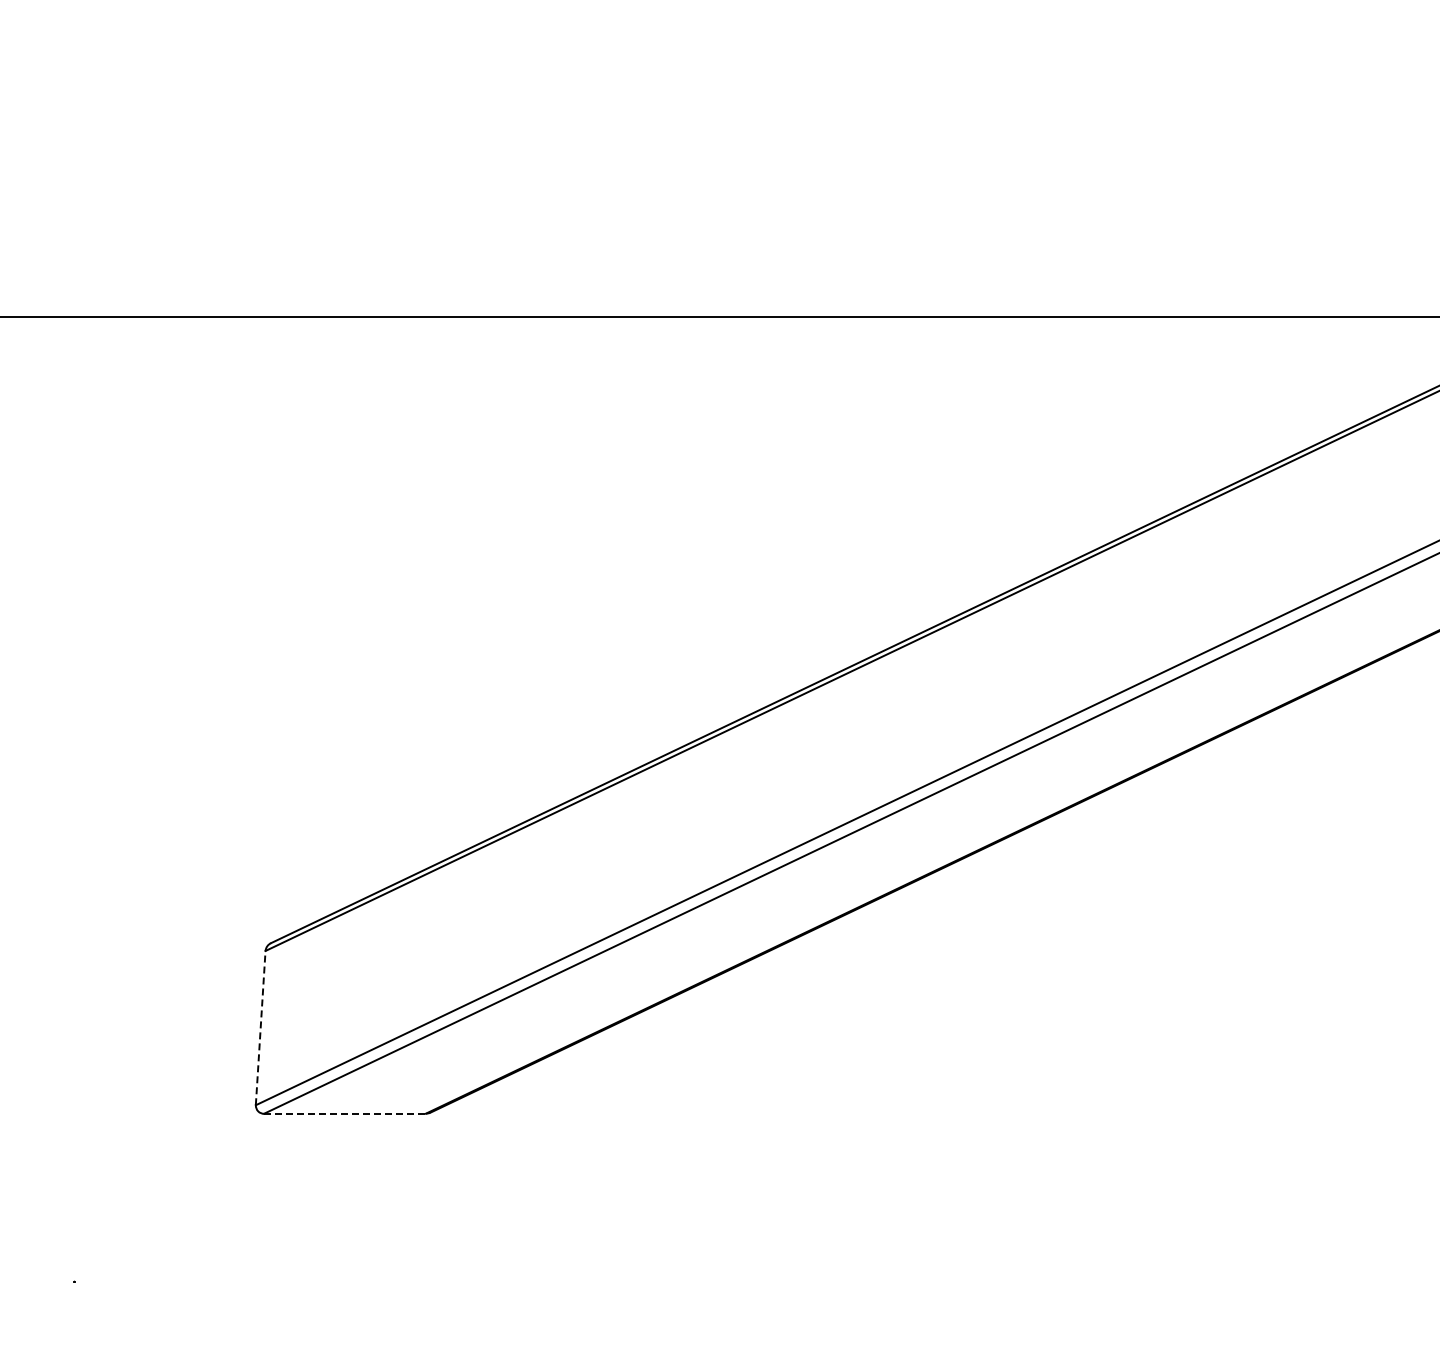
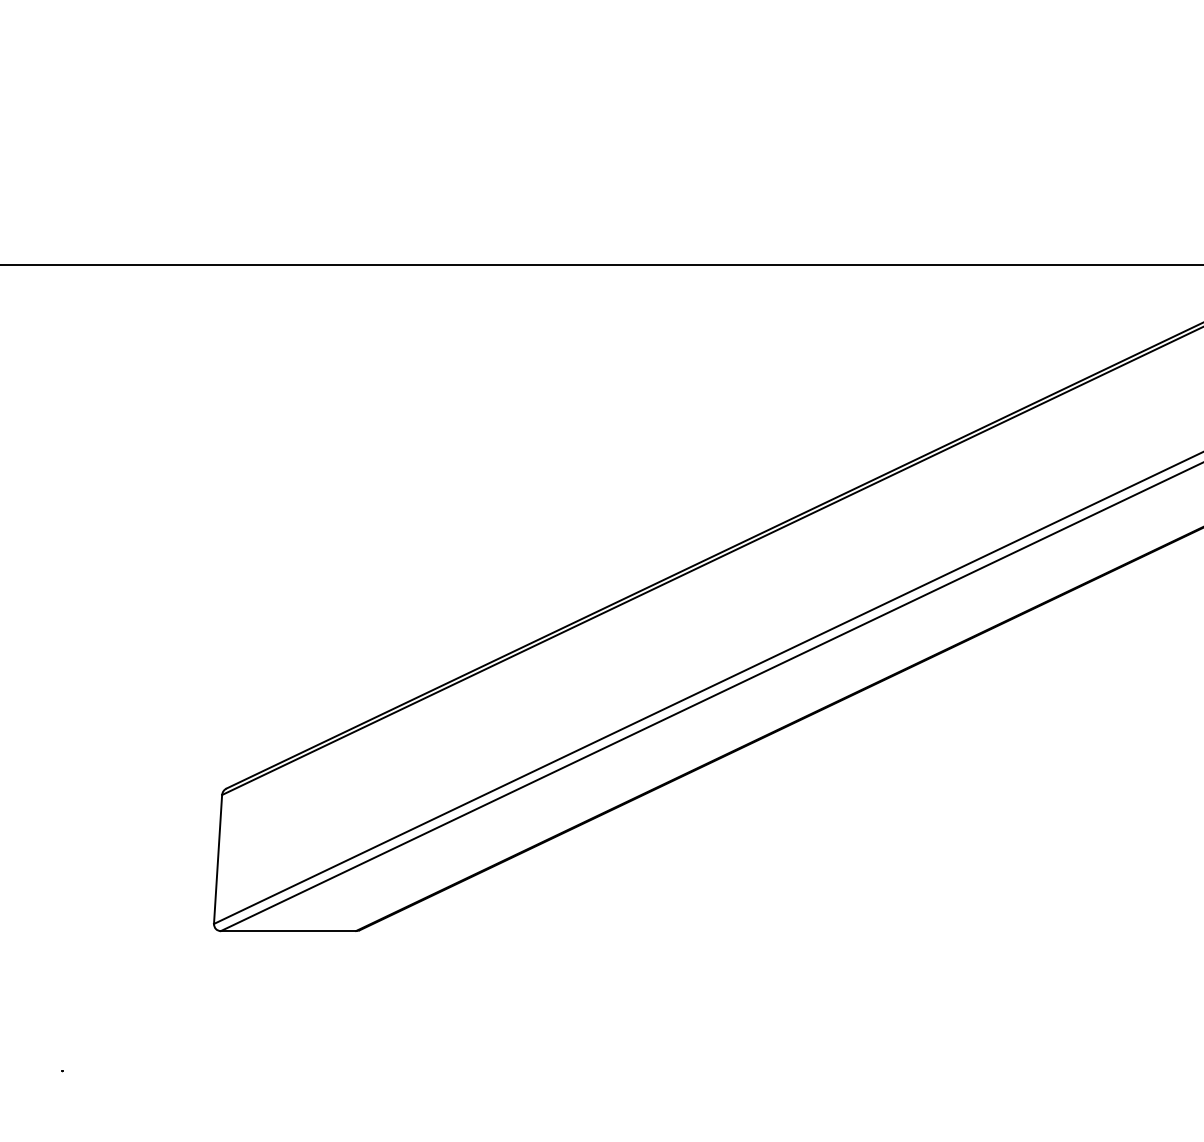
line: (260, 1027) -> (217, 858), dashed -> solid
line: (345, 1113) -> (288, 930), dashed -> solid

